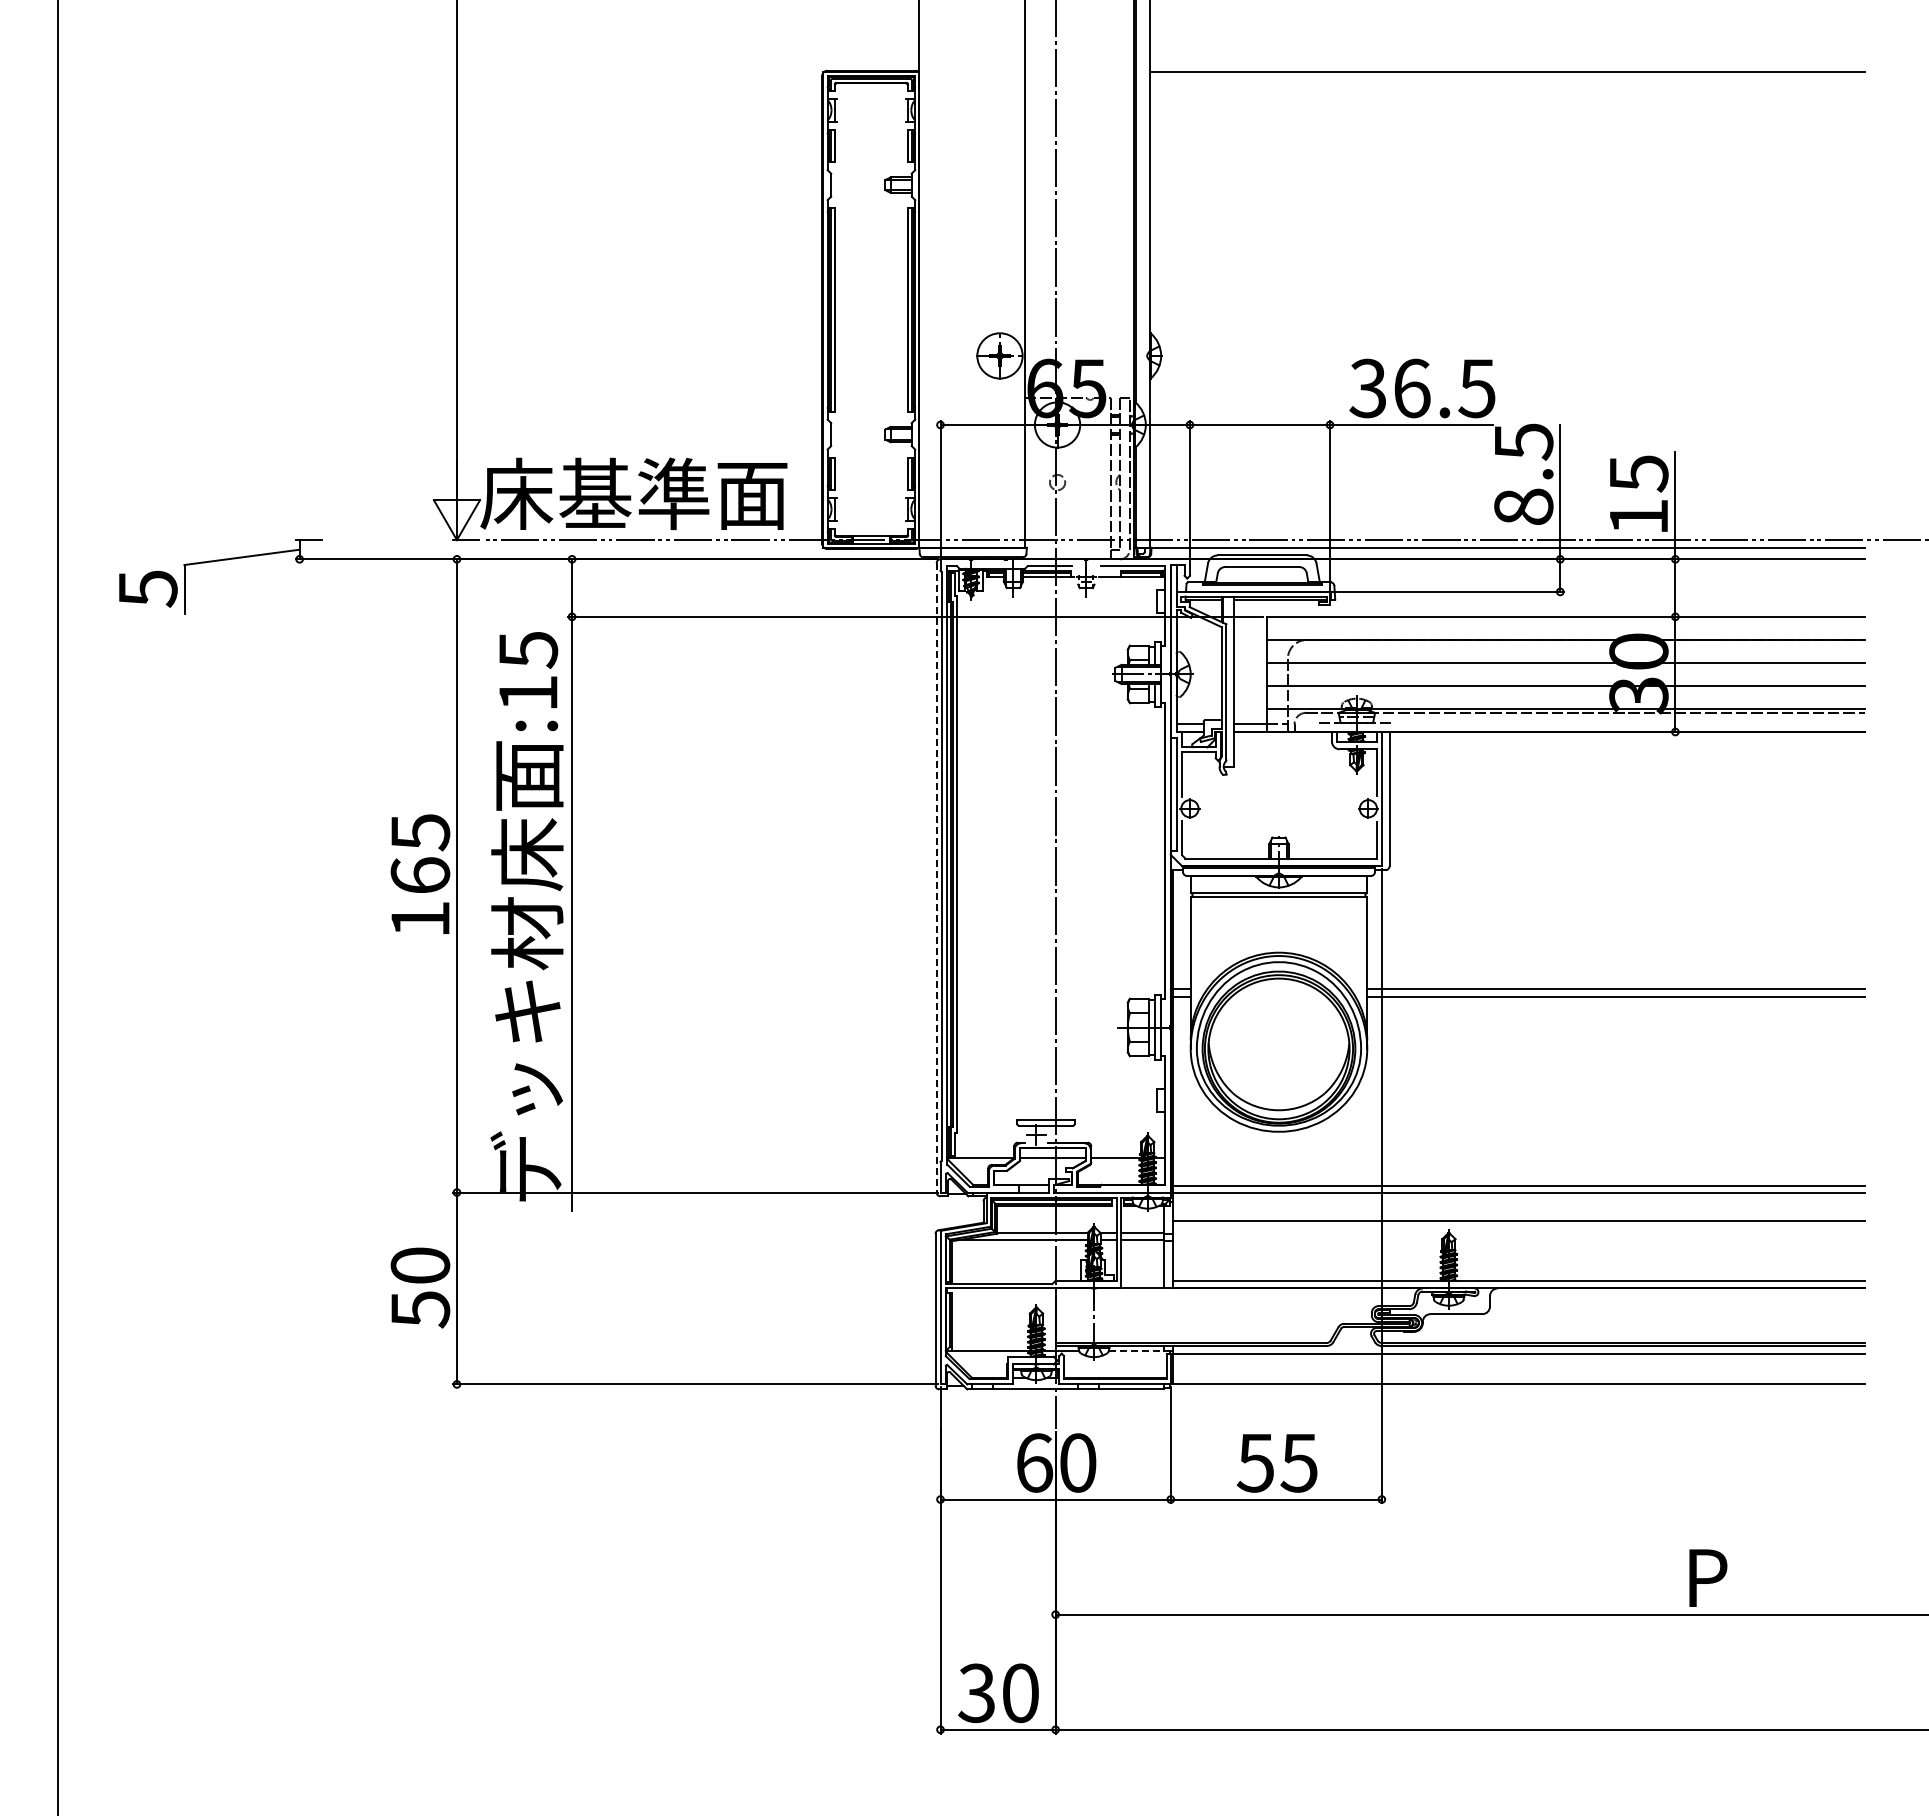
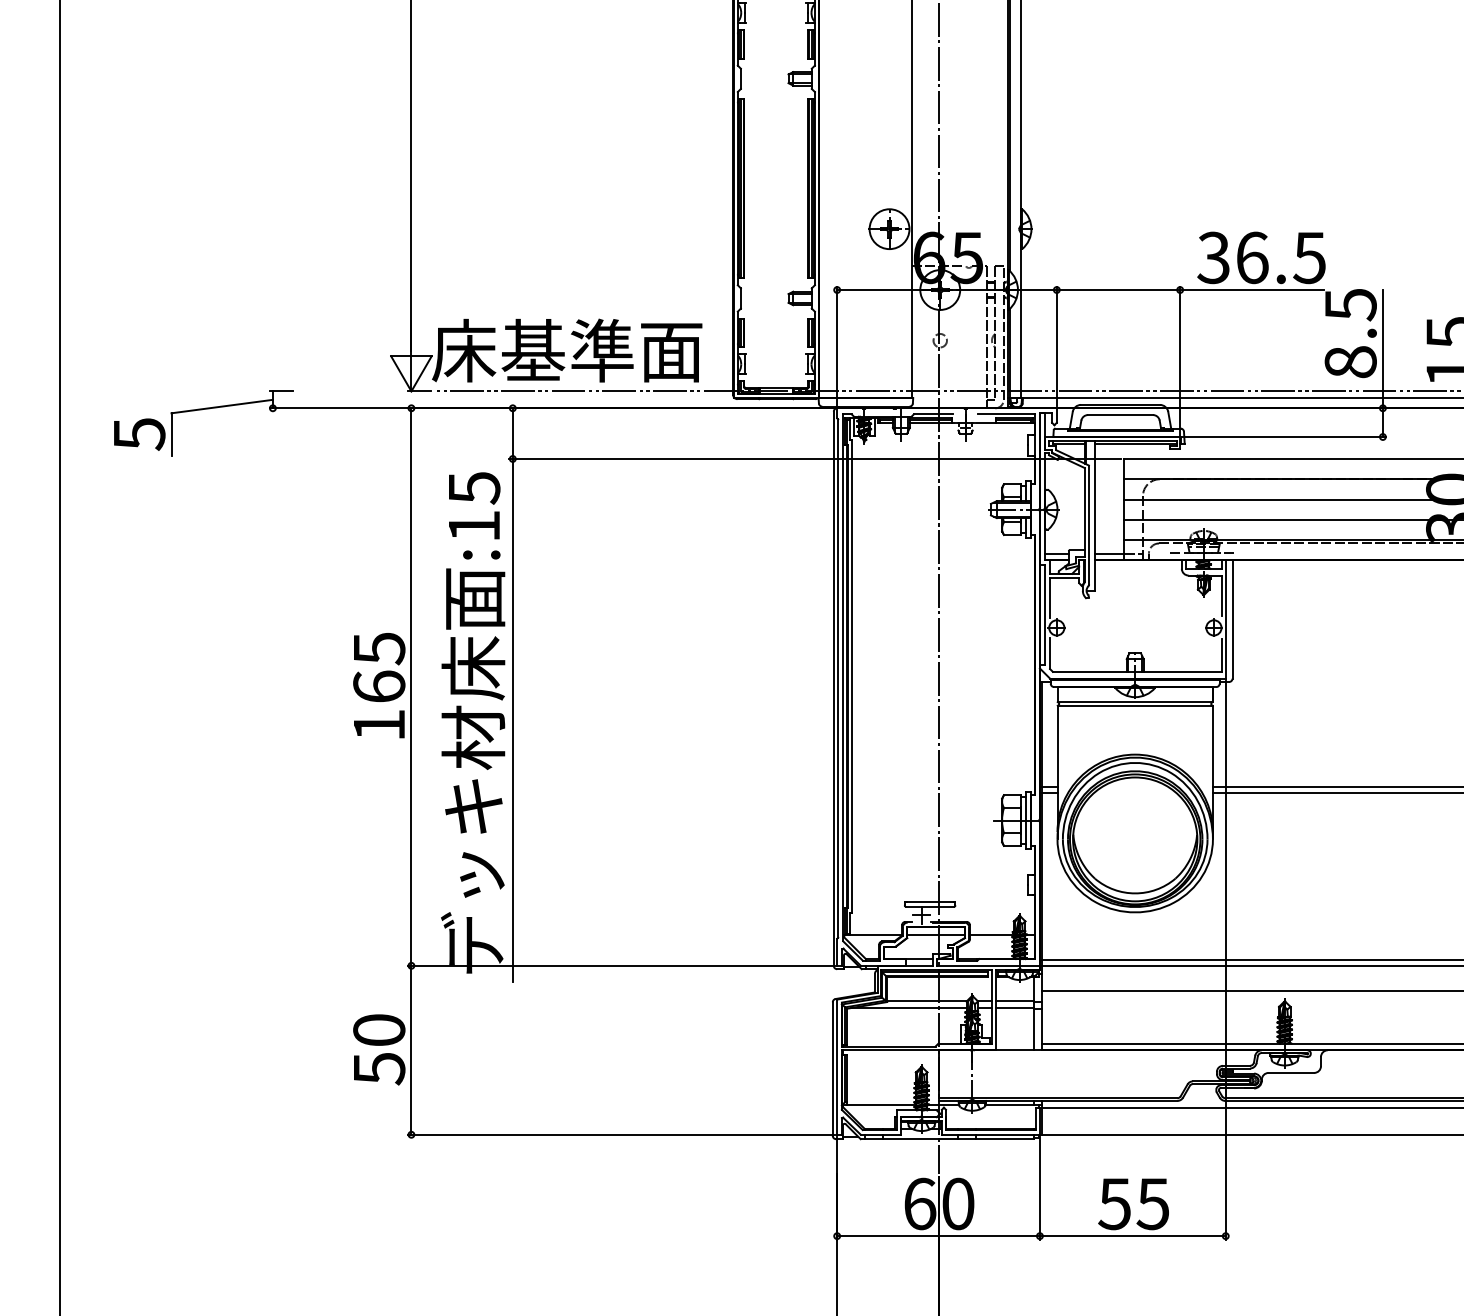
line: (936, 877) -> (833, 688), dashed -> solid
line: (1136, 1351) -> (1009, 1105), dashed -> solid

